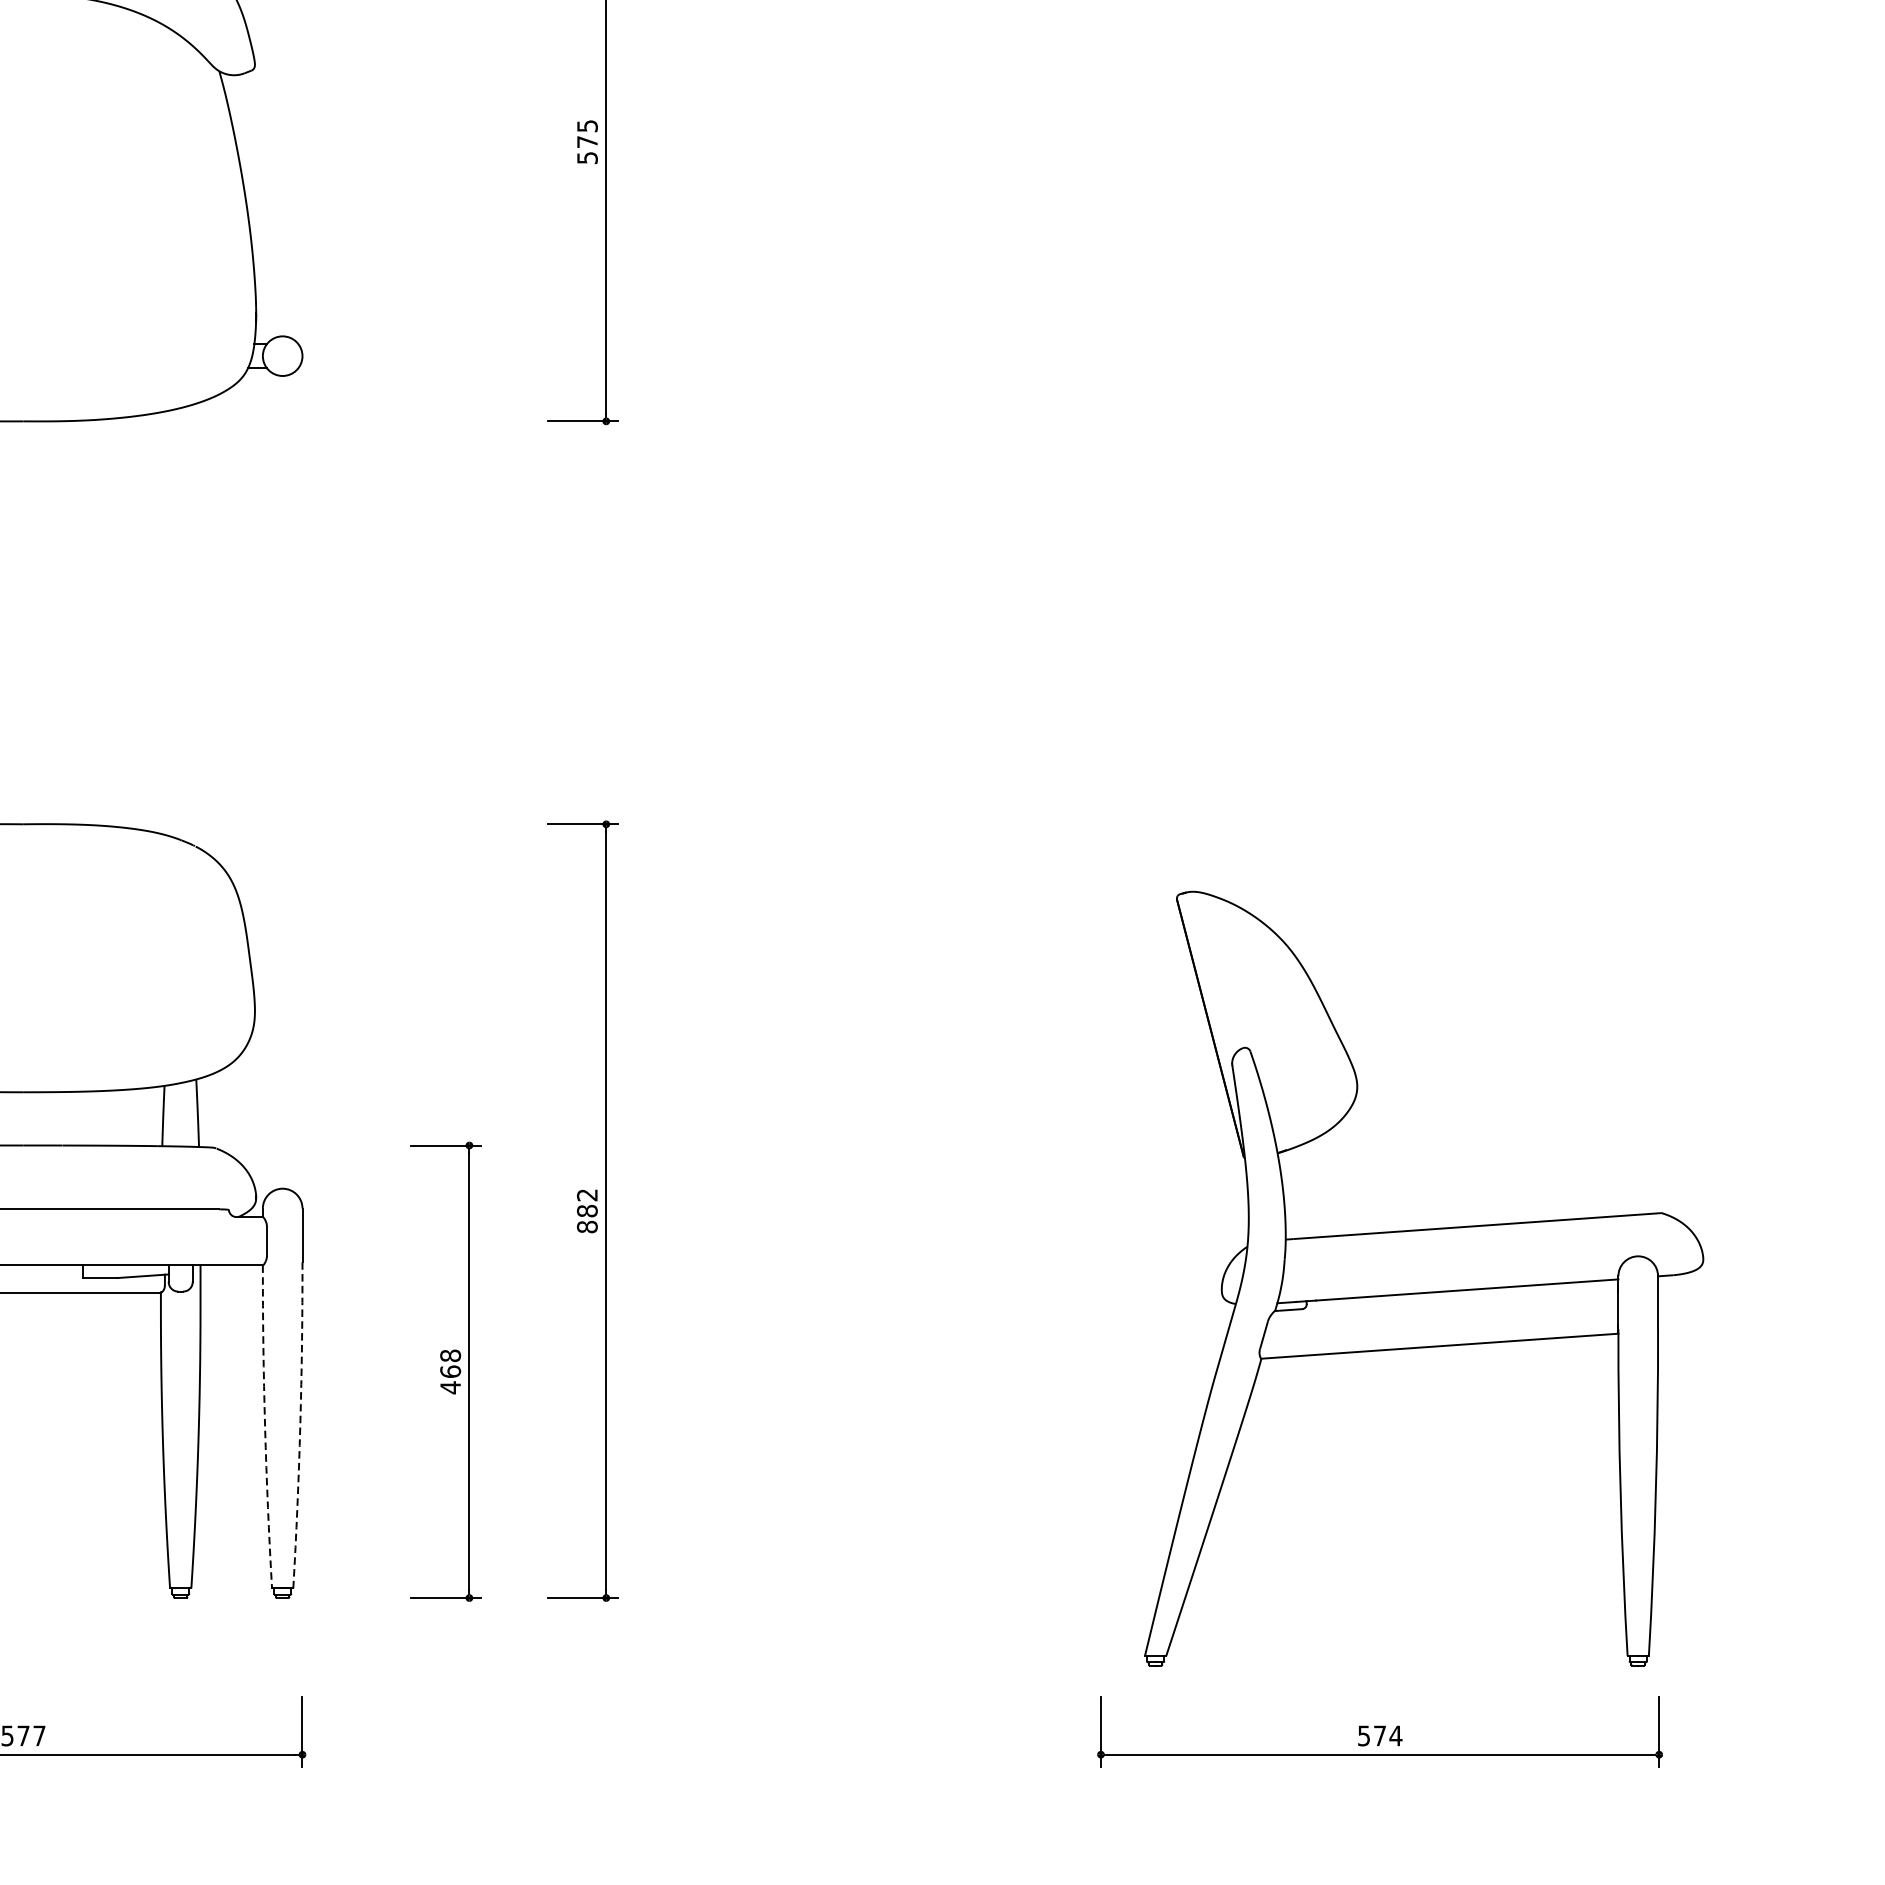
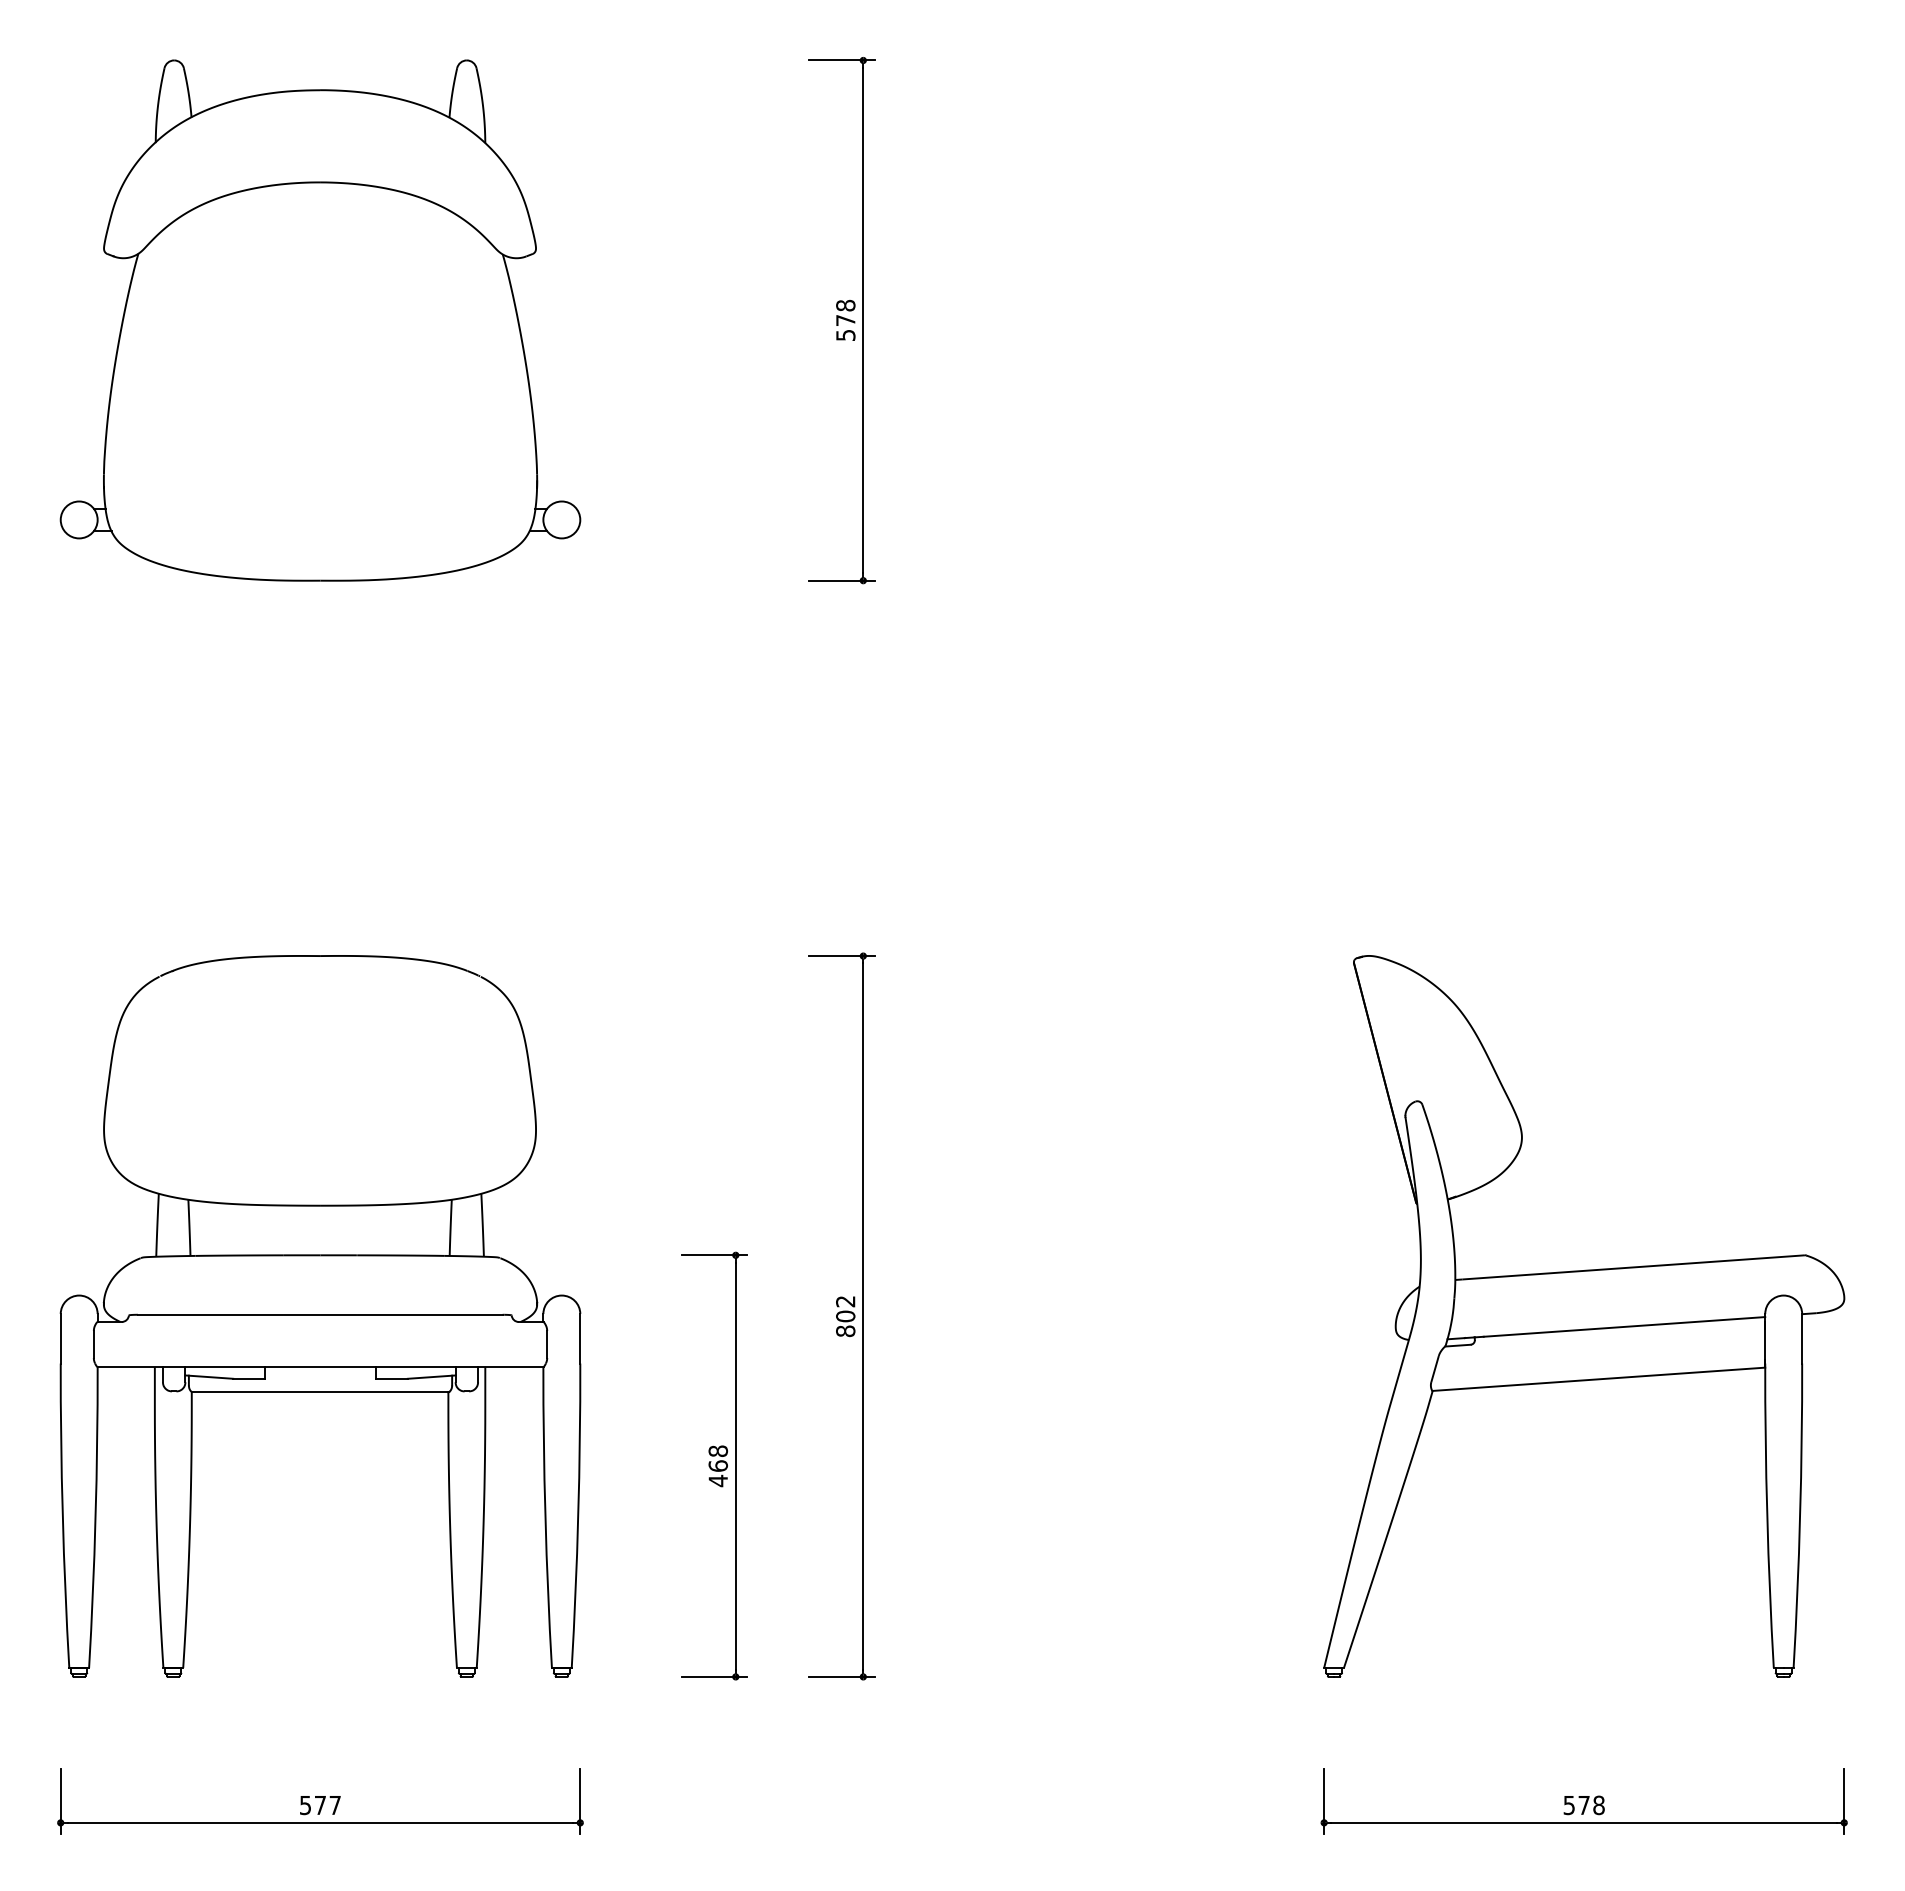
text: (587, 125) -> (845, 305), 575 -> 578
text: (587, 1211) -> (845, 1316), 882 -> 802
part: (1424, 1278) -> (1584, 1316), moved
arc: (300, 1424) -> (578, 1515), dashed -> solid
arc: (265, 1426) -> (545, 1517), dashed -> solid
text: (1395, 1736) -> (1598, 1805), 574 -> 578

